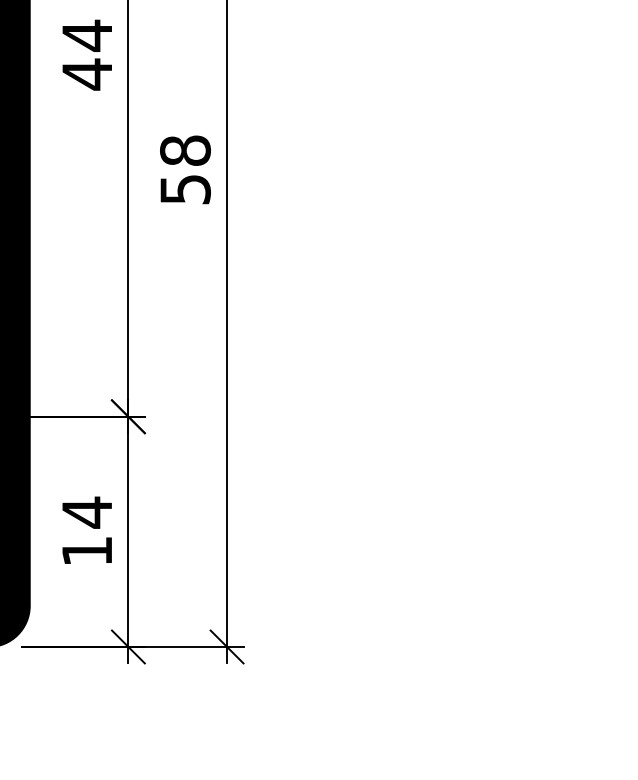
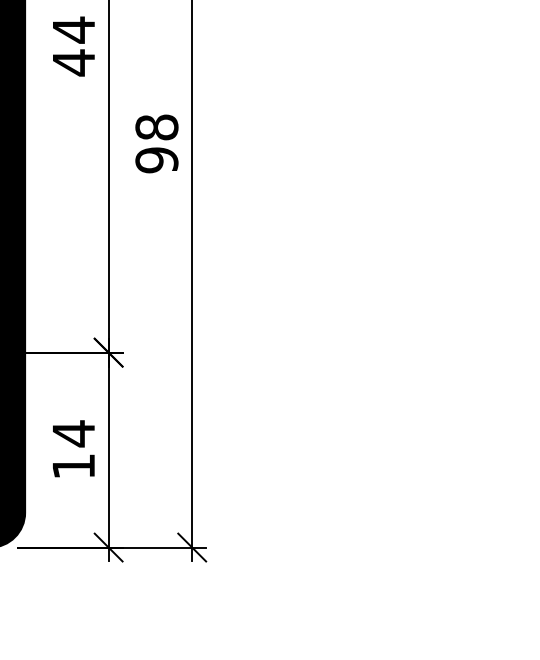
text: (185, 189) -> (156, 160), 58 -> 98

